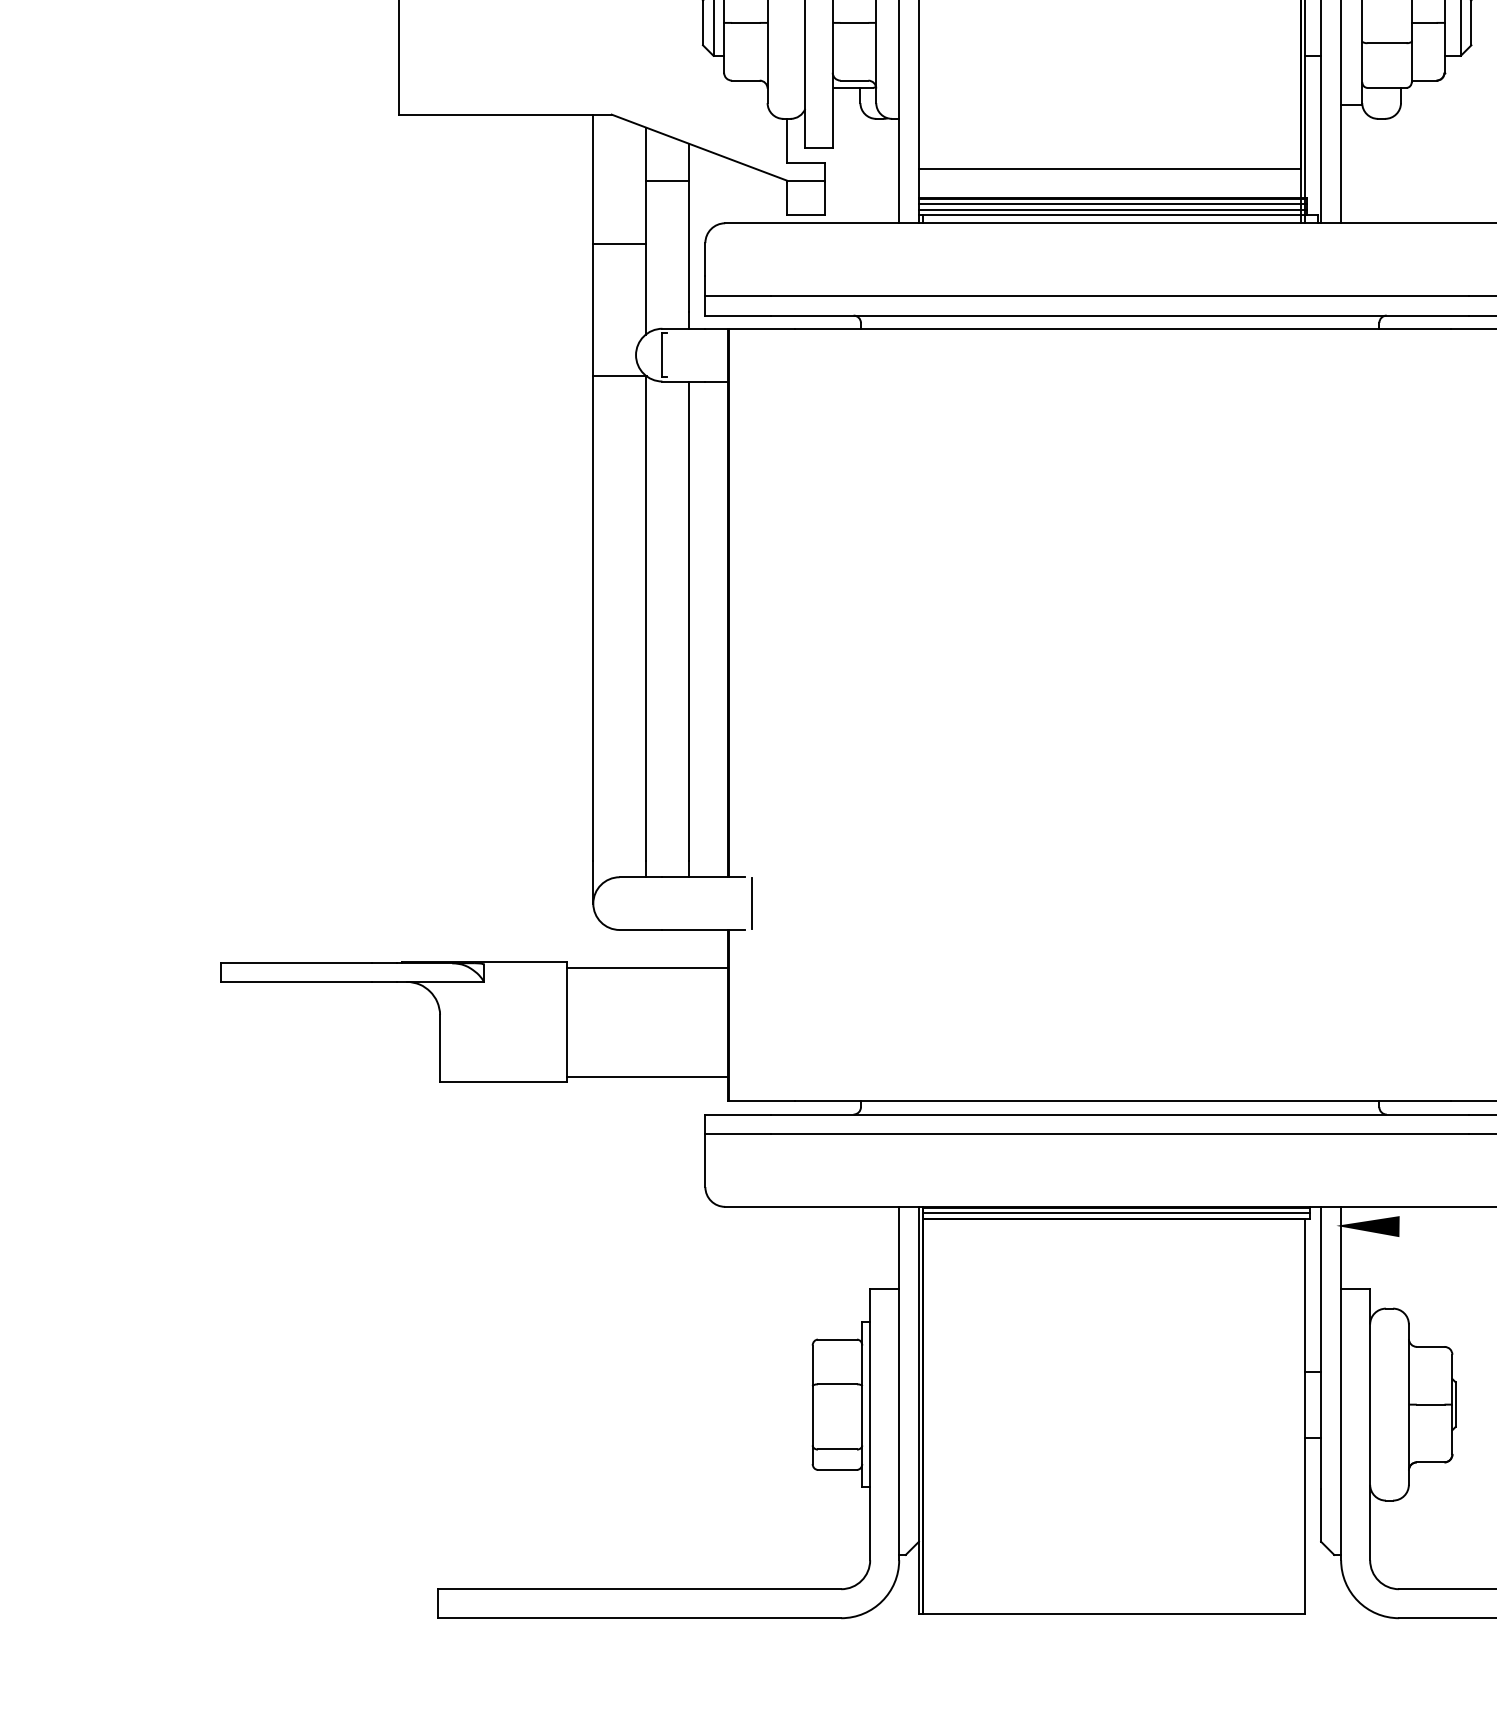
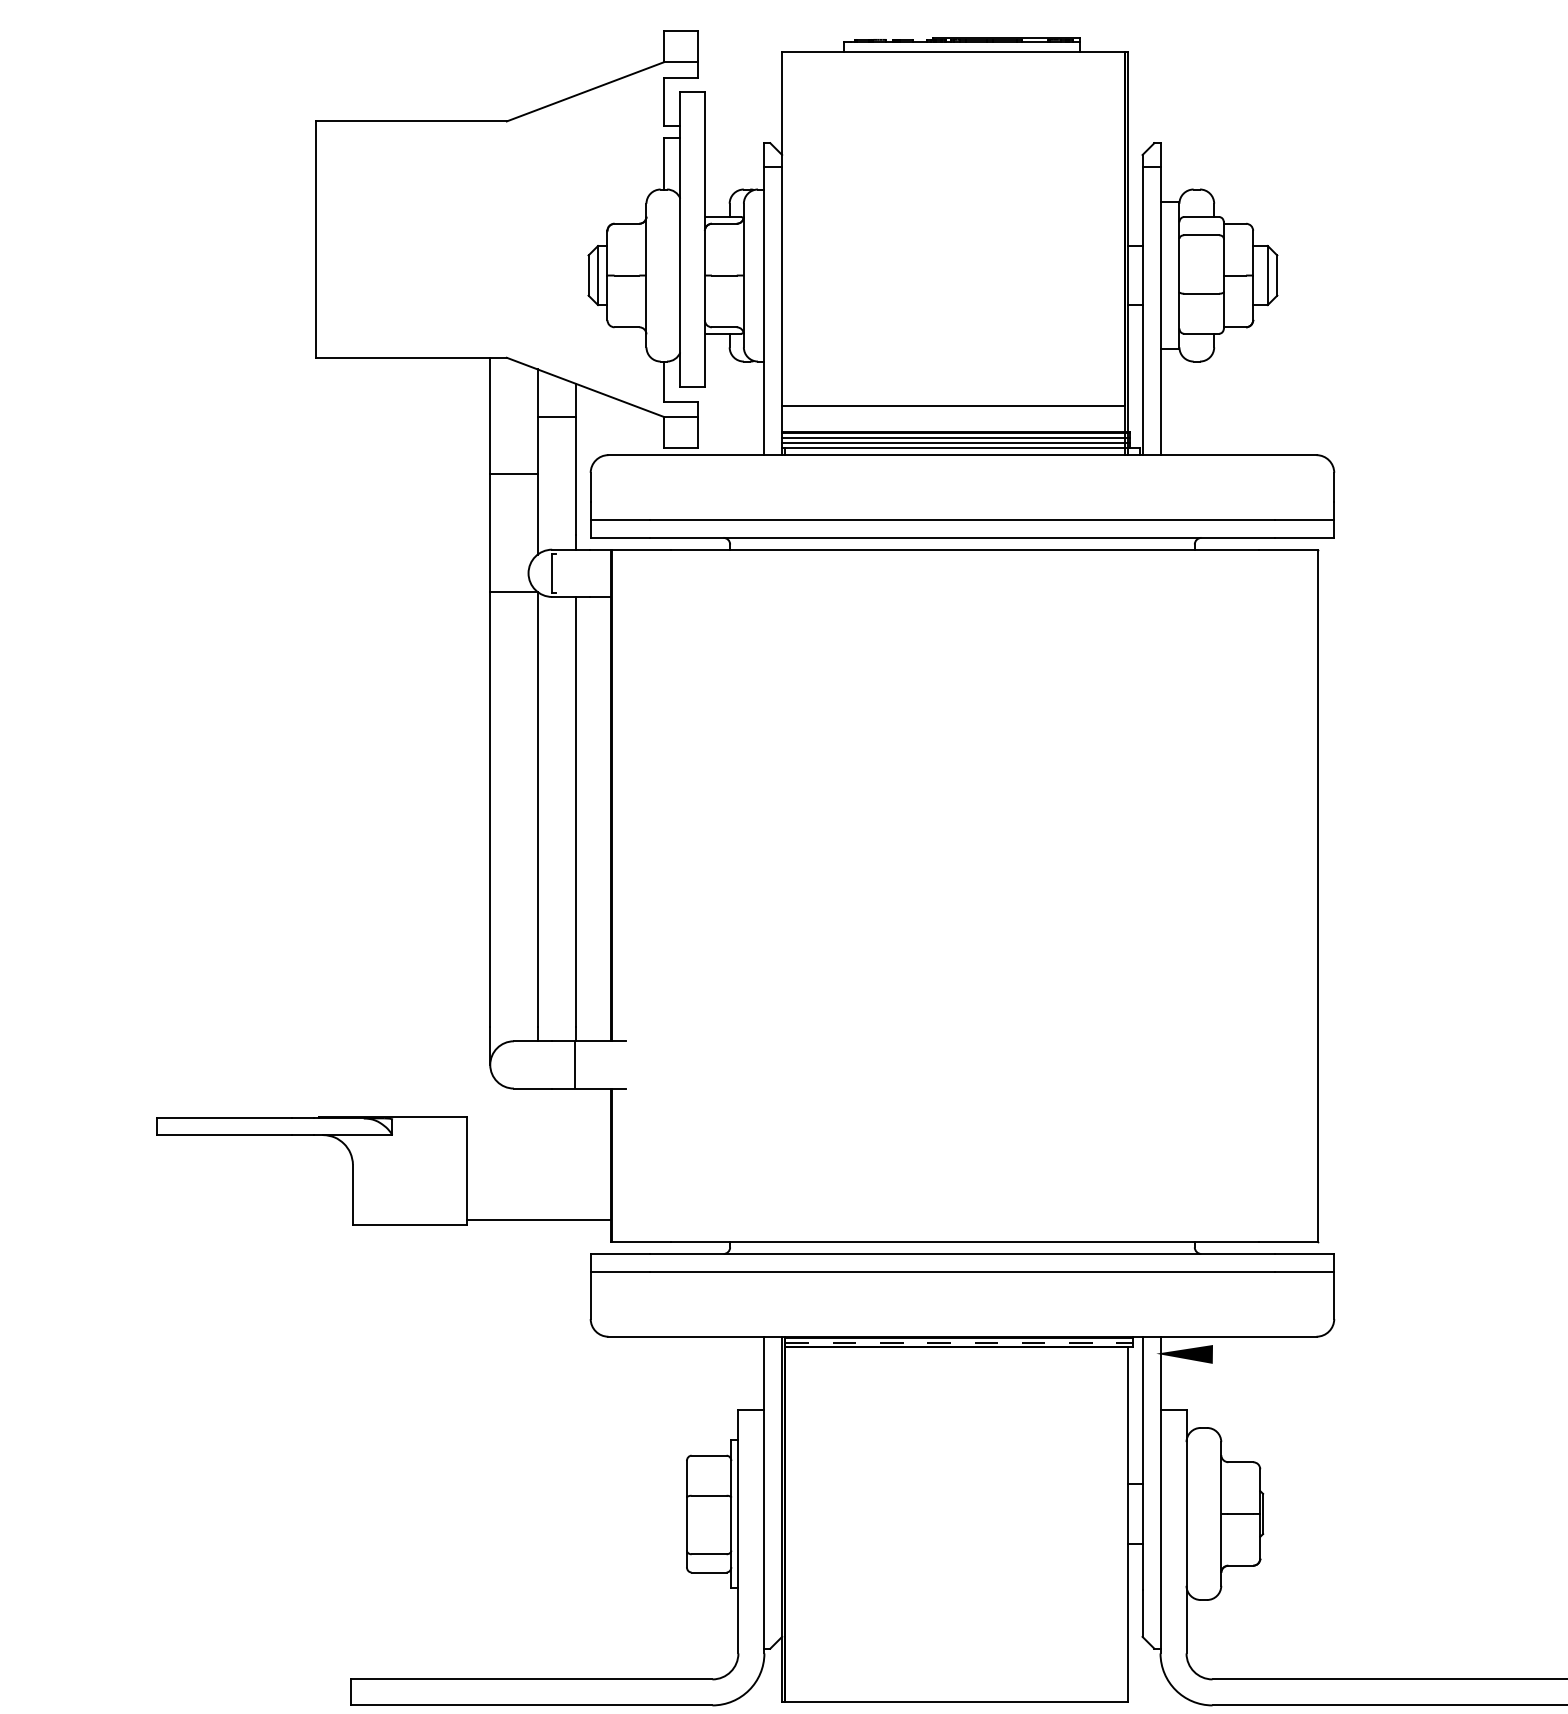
line: (752, 903) -> (575, 1064), moved
line: (648, 967) -> (539, 1122), removed
line: (1116, 1213) -> (959, 1342), solid -> dashed

